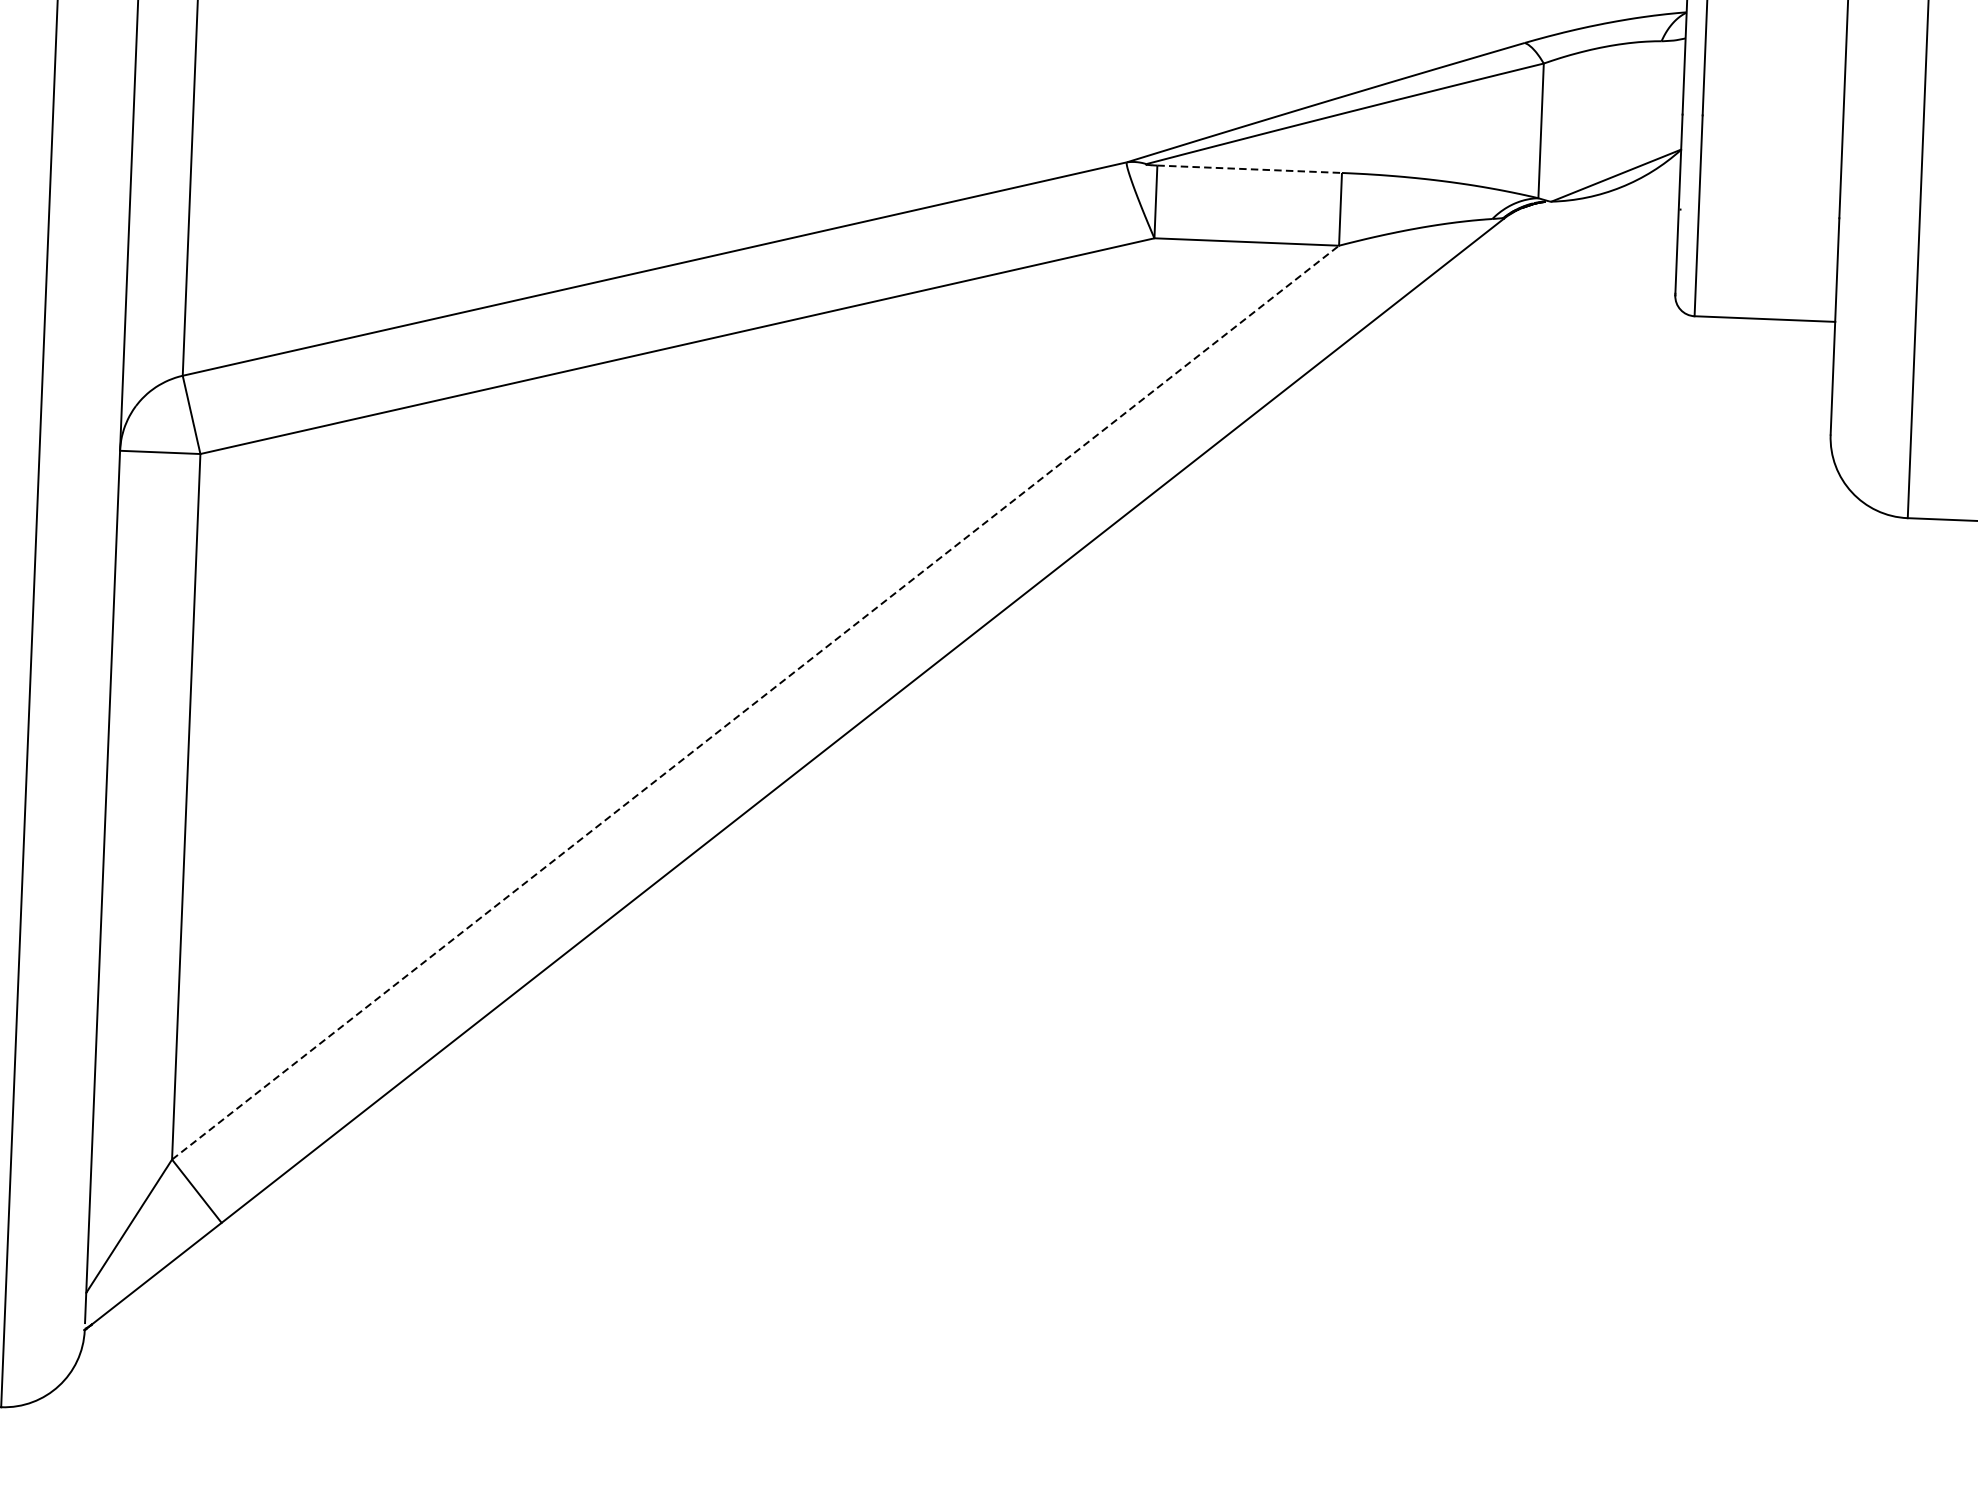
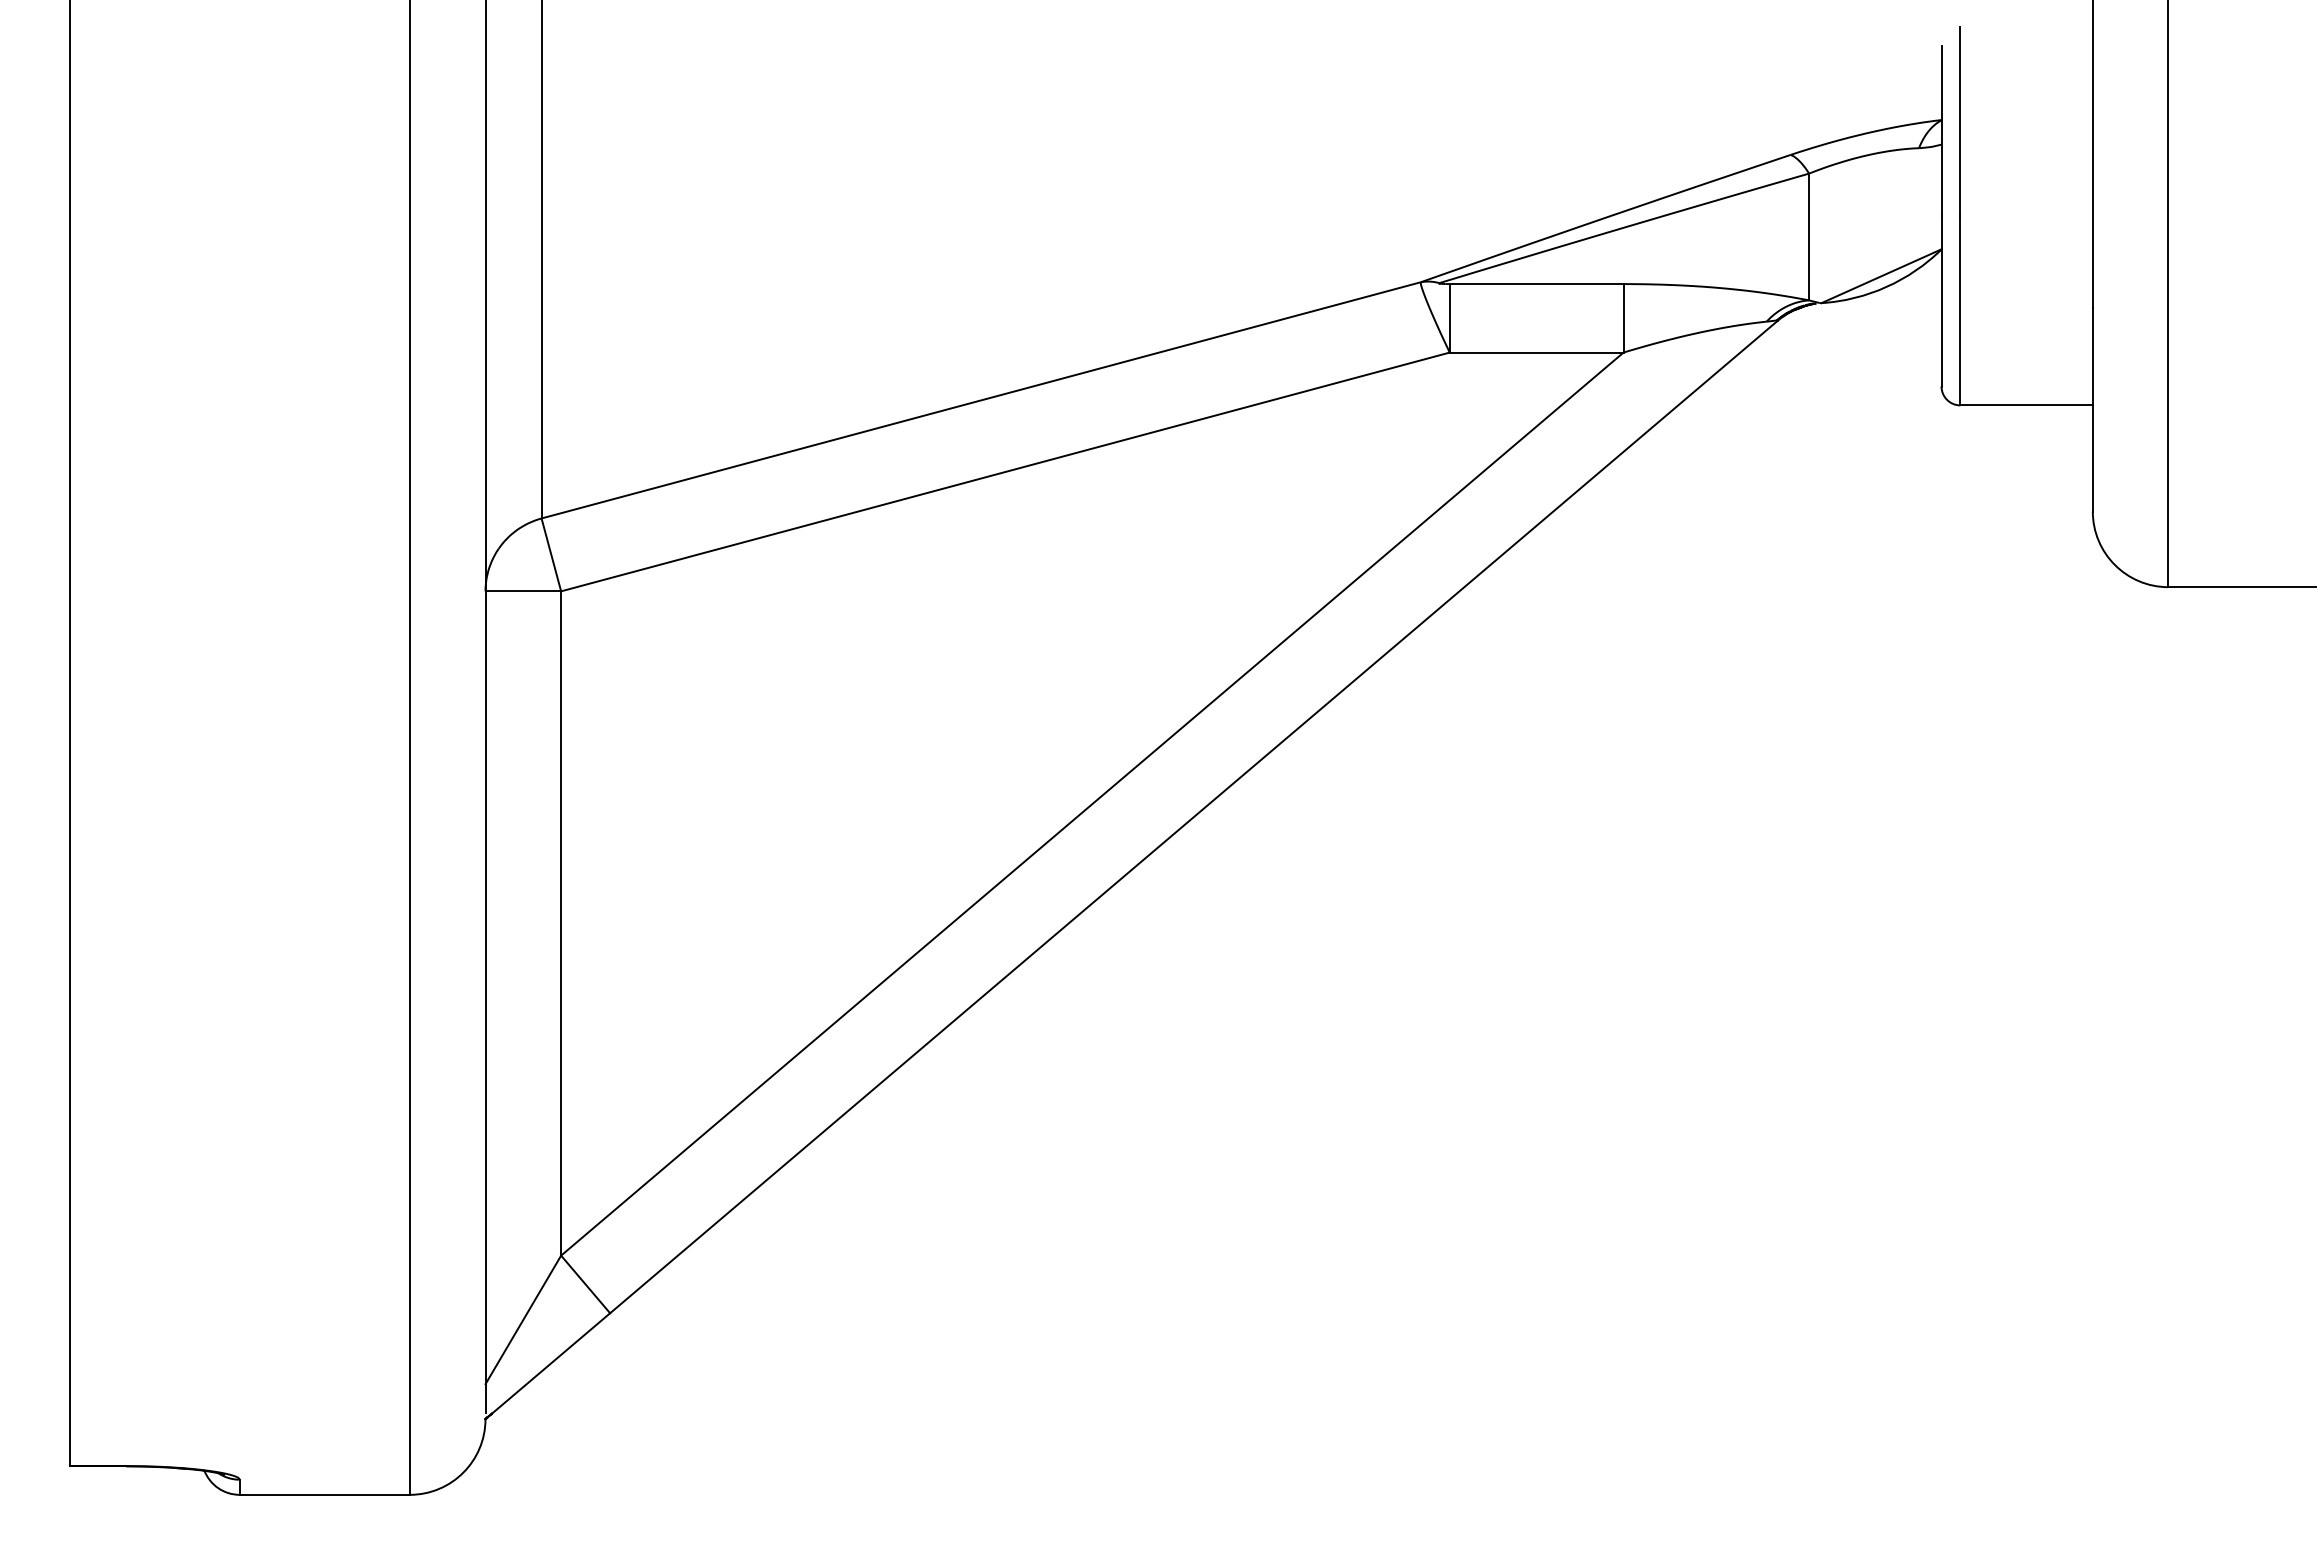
line: (1249, 169) -> (1536, 284), dashed -> solid
line: (755, 702) -> (1092, 803), dashed -> solid

